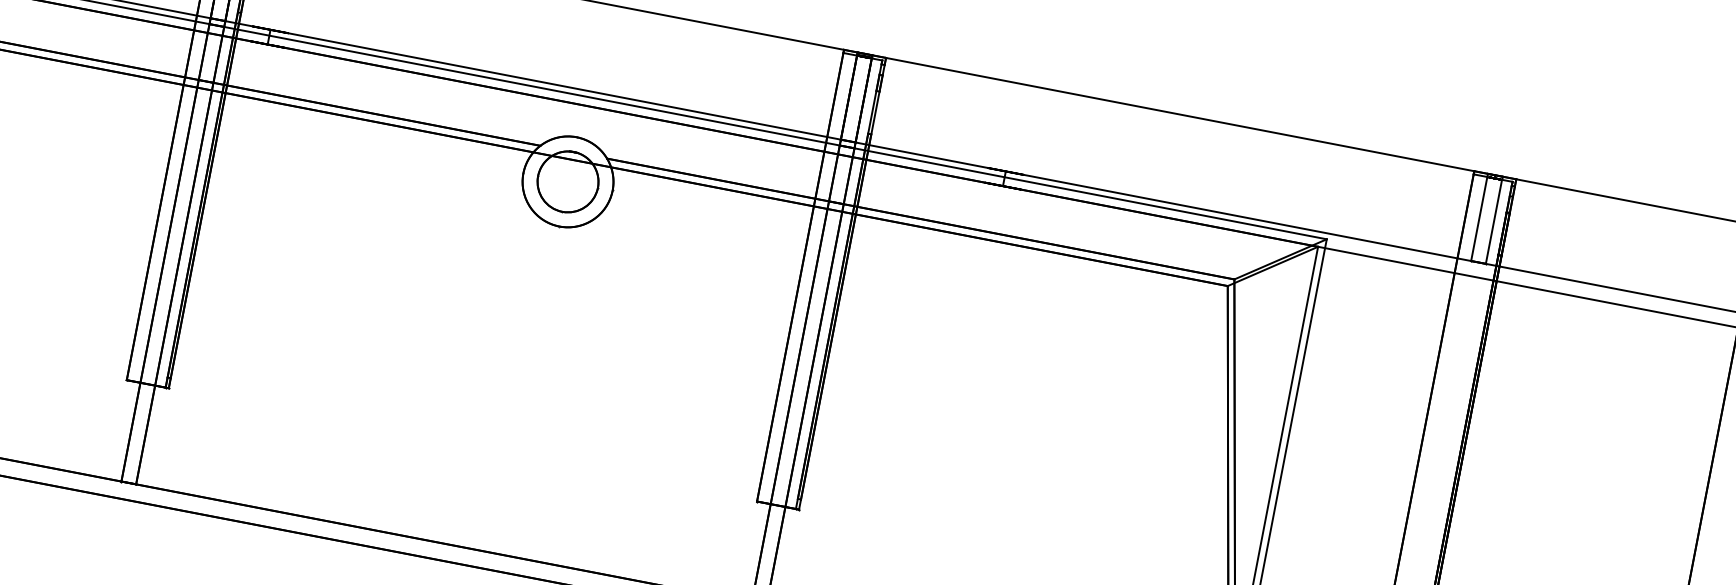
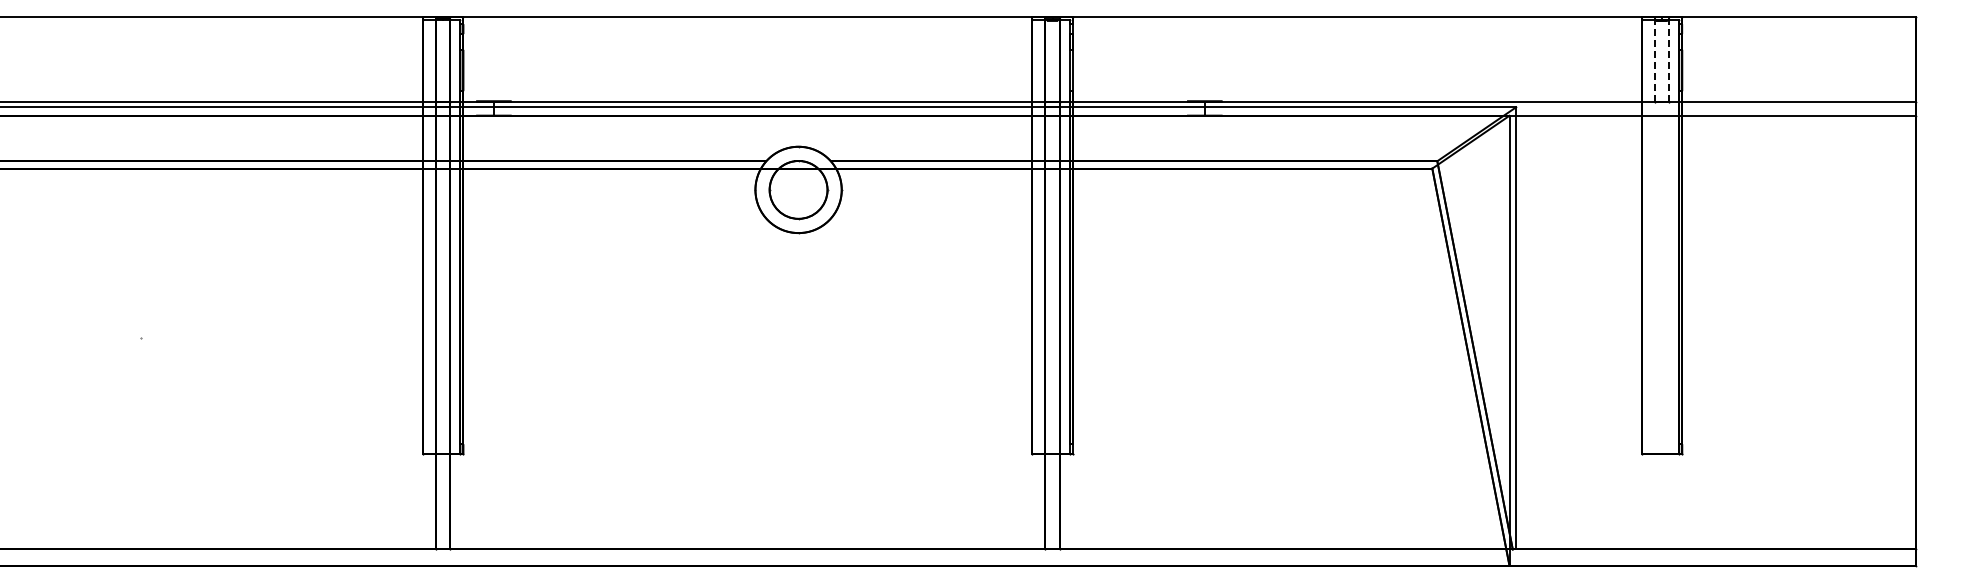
line: (1479, 216) -> (1654, 58), solid -> dashed
line: (1493, 219) -> (1668, 58), solid -> dashed

